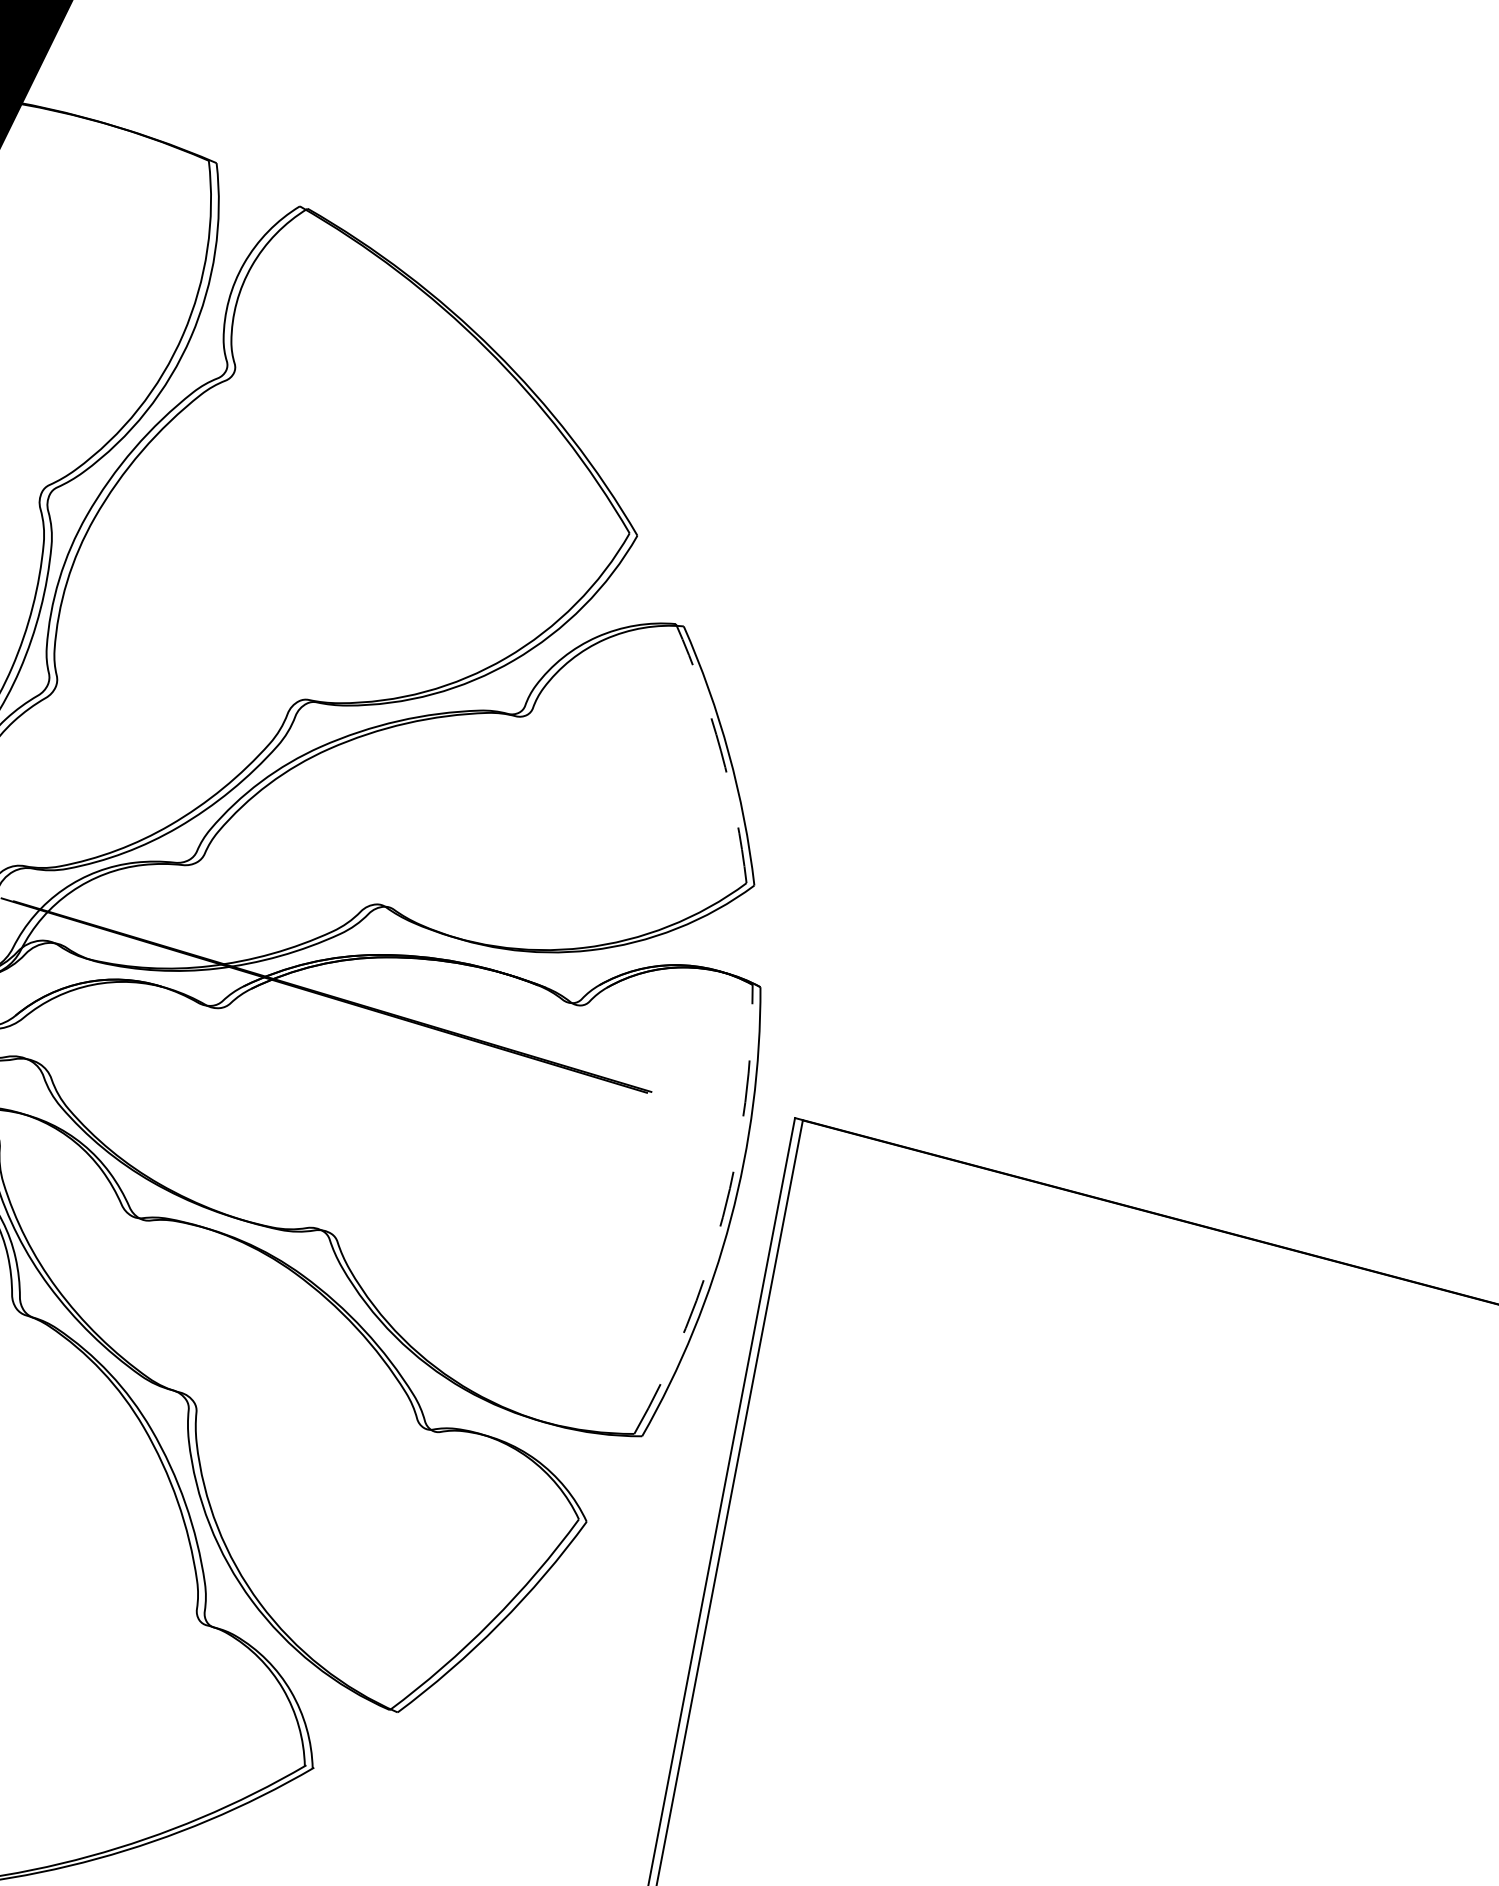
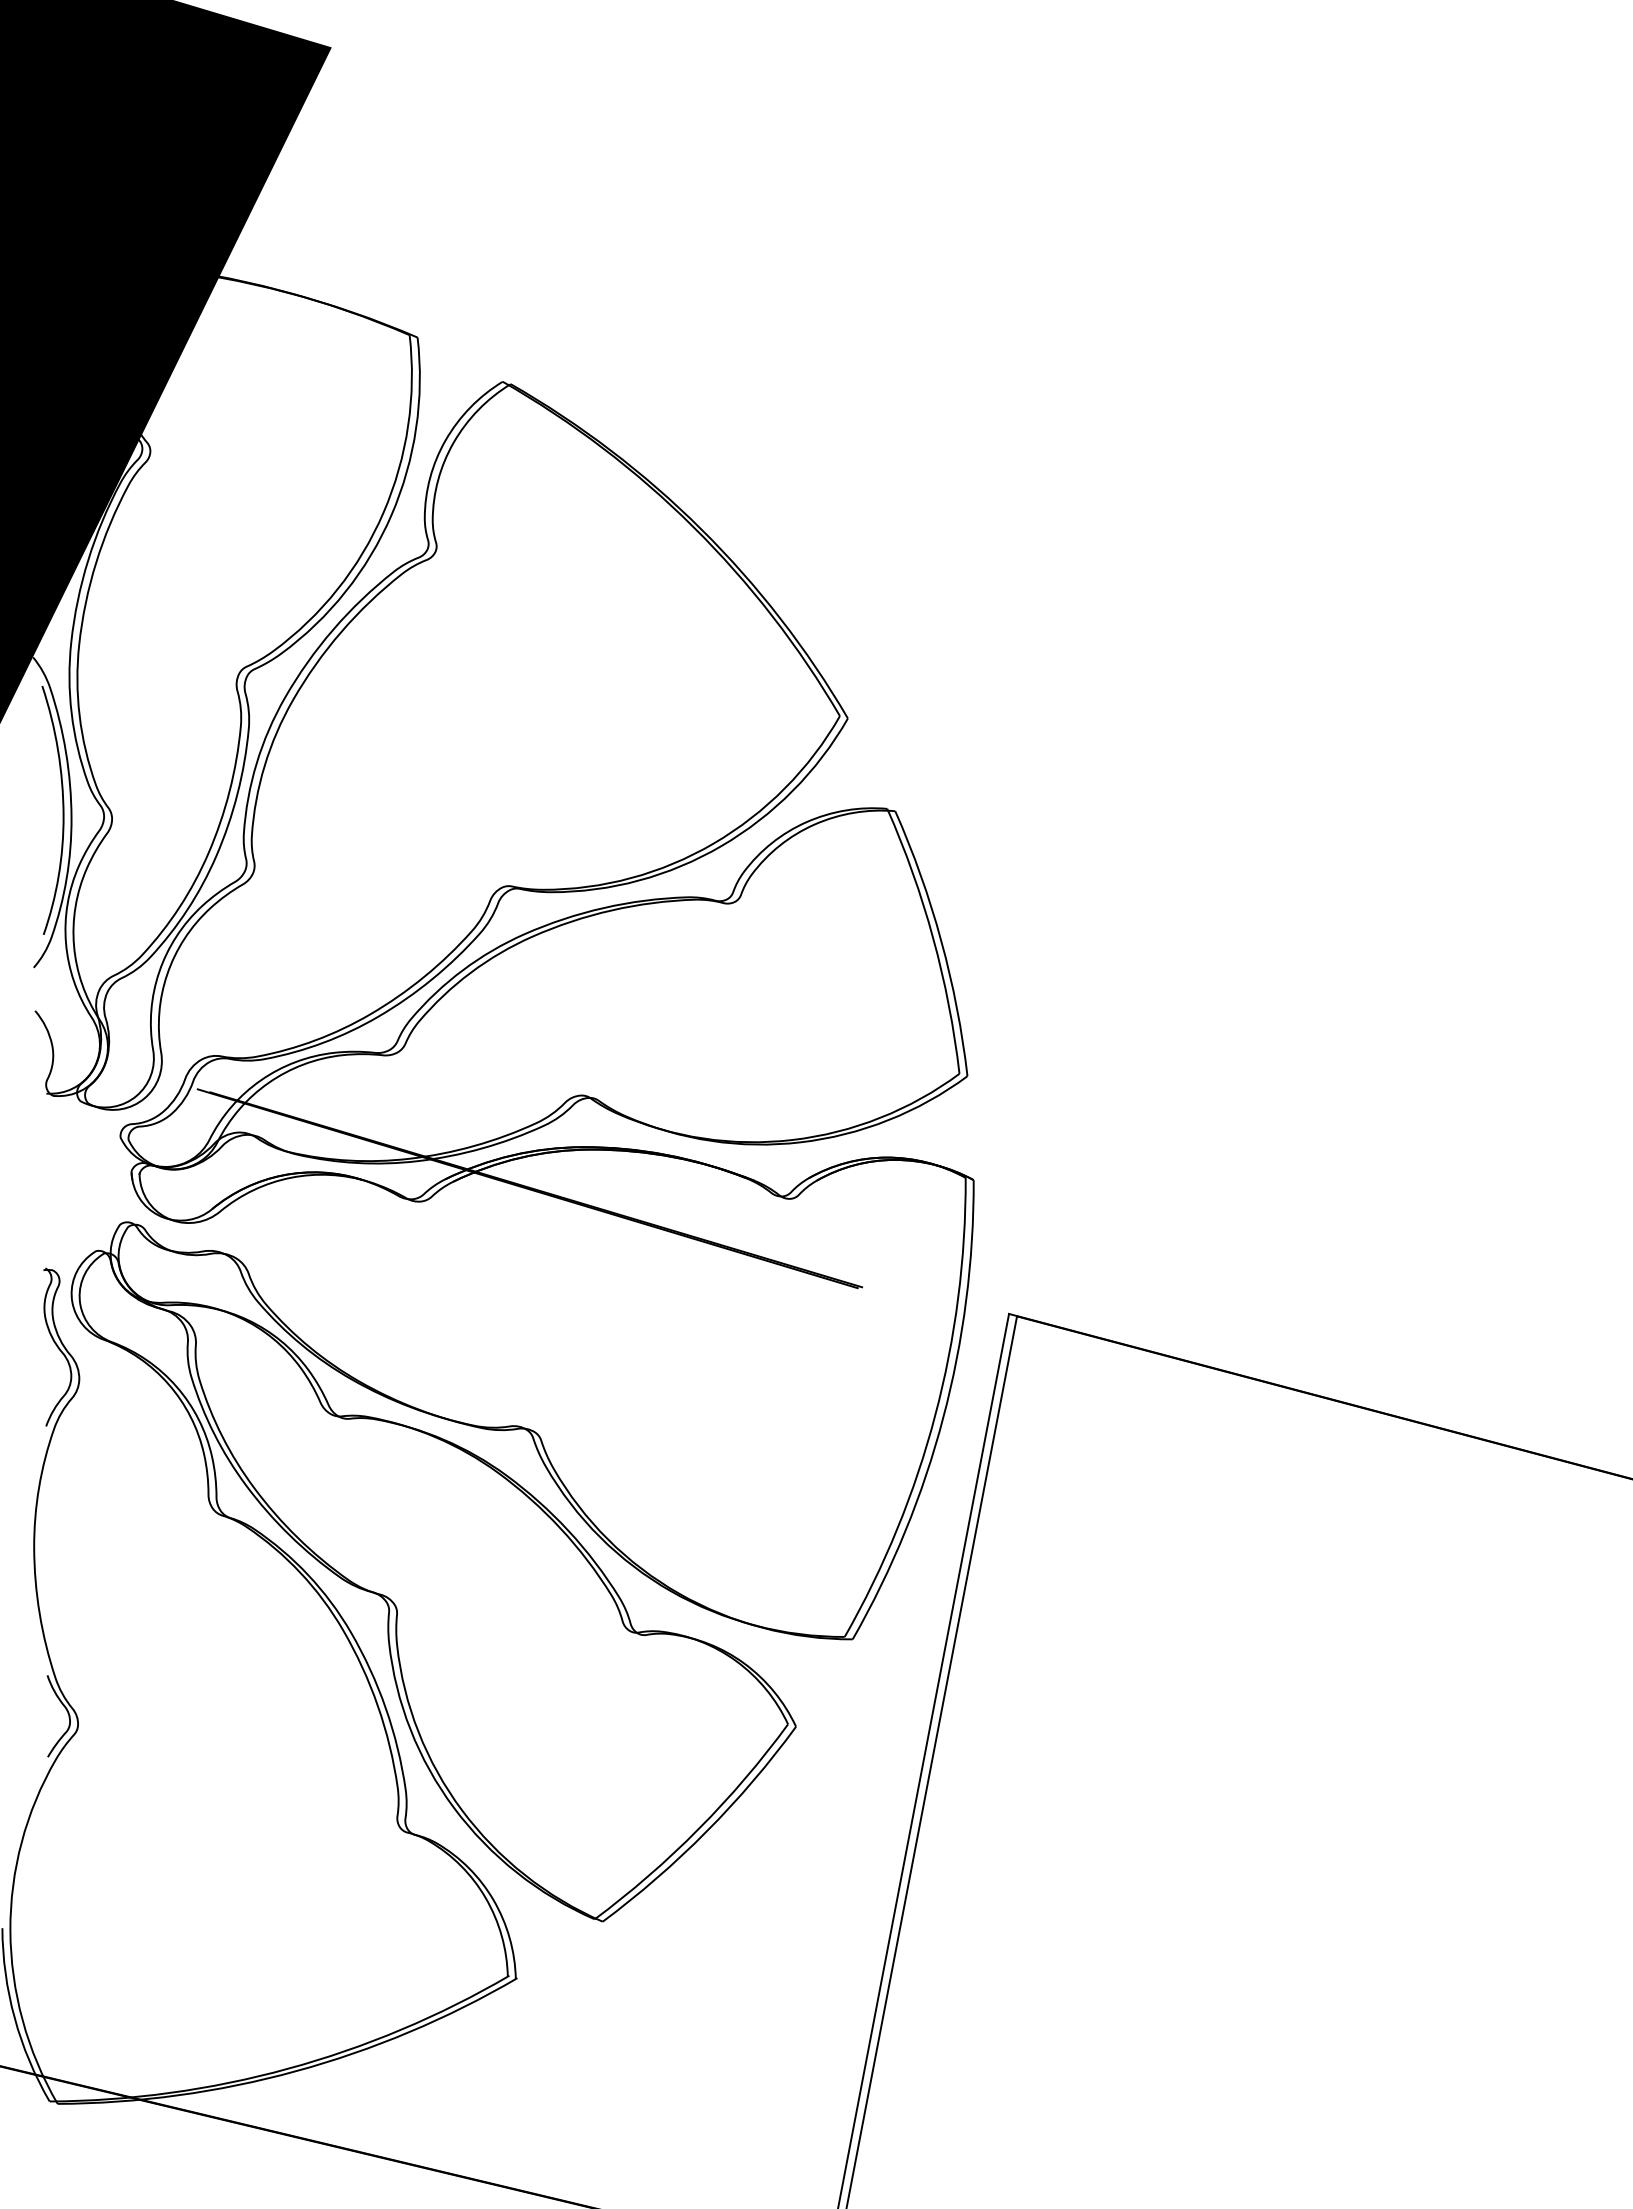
arc: (721, 750) -> (933, 938), dashed -> solid
arc: (723, 1217) -> (935, 1415), dashed -> solid

